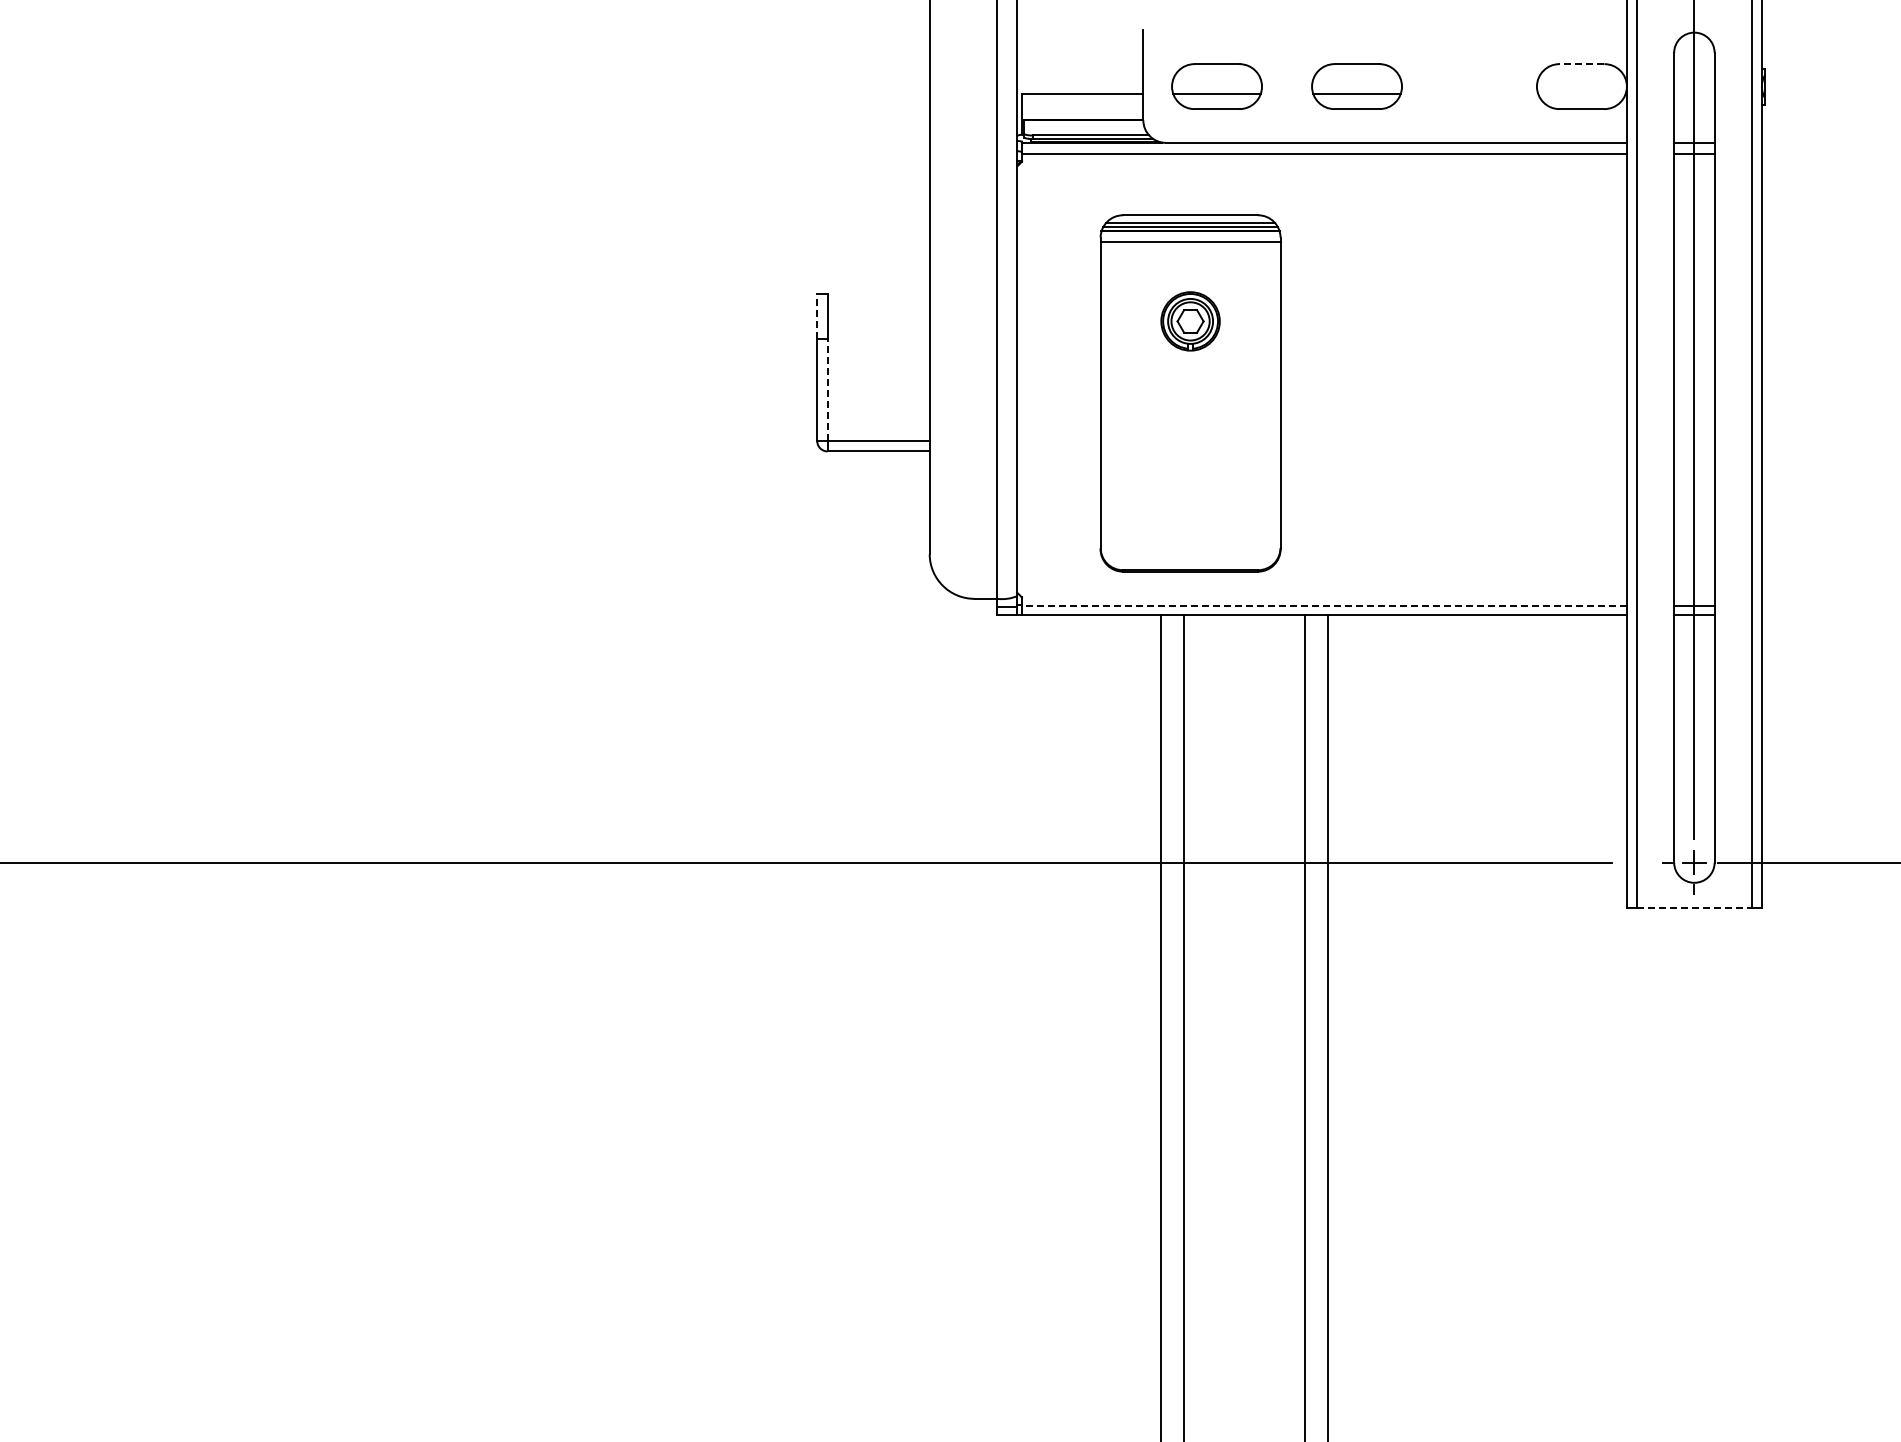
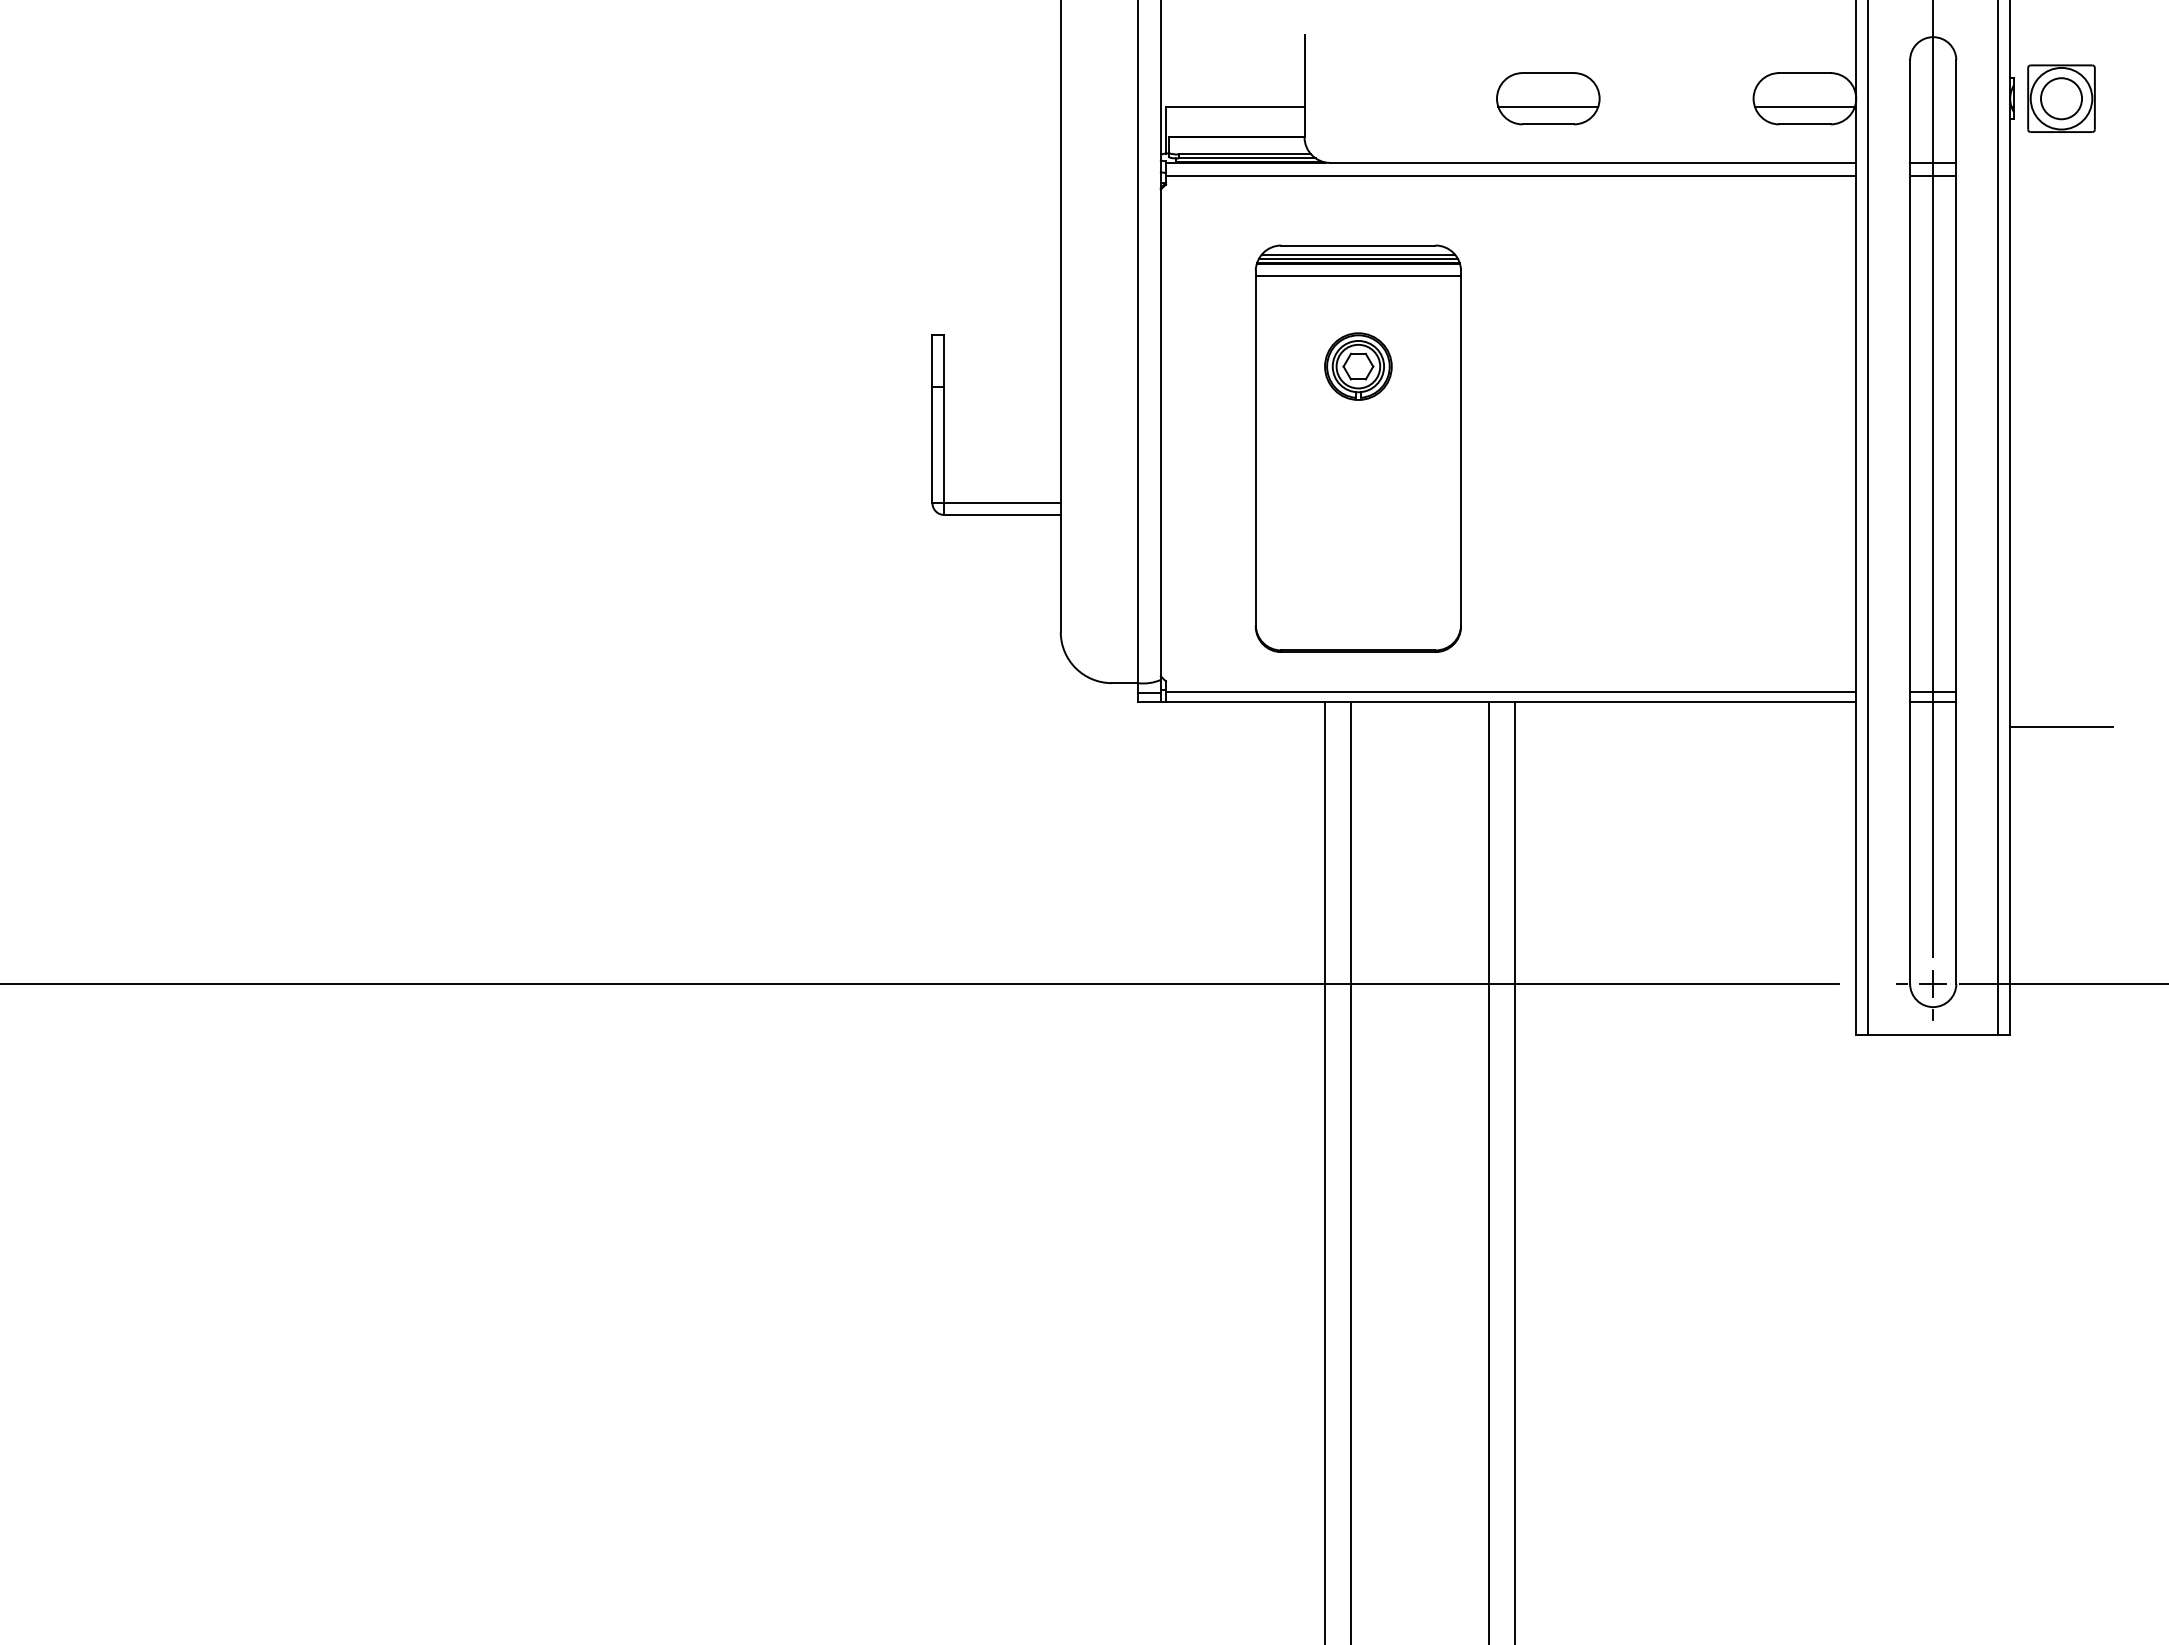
line: (1581, 64) -> (1804, 73), dashed -> solid
part: (1216, 86) -> (1387, 98), removed
part: (1806, 86) -> (2061, 98), added
line: (1581, 93) -> (1804, 106), added
line: (817, 315) -> (932, 359), dashed -> solid
line: (827, 389) -> (944, 444), dashed -> solid
line: (1324, 606) -> (1511, 691), dashed -> solid
line: (1806, 637) -> (2061, 727), added
line: (1694, 907) -> (1933, 1035), dashed -> solid

